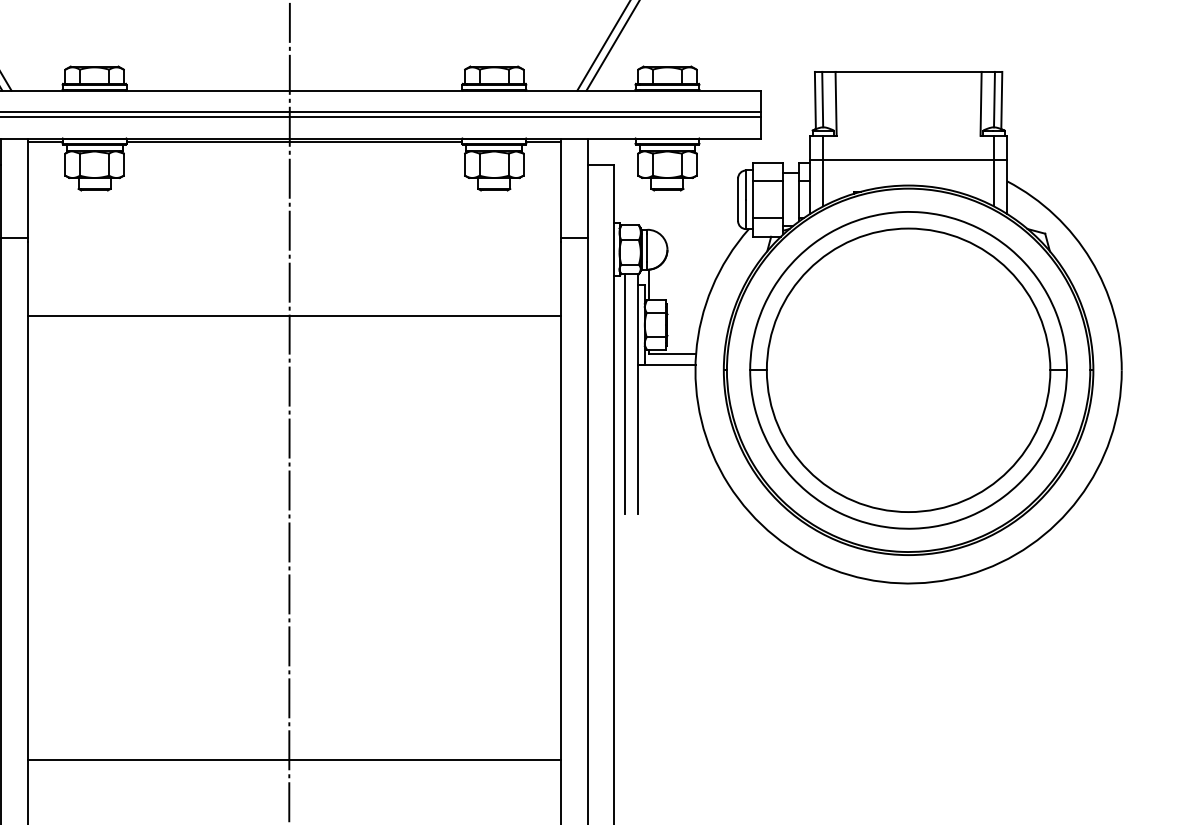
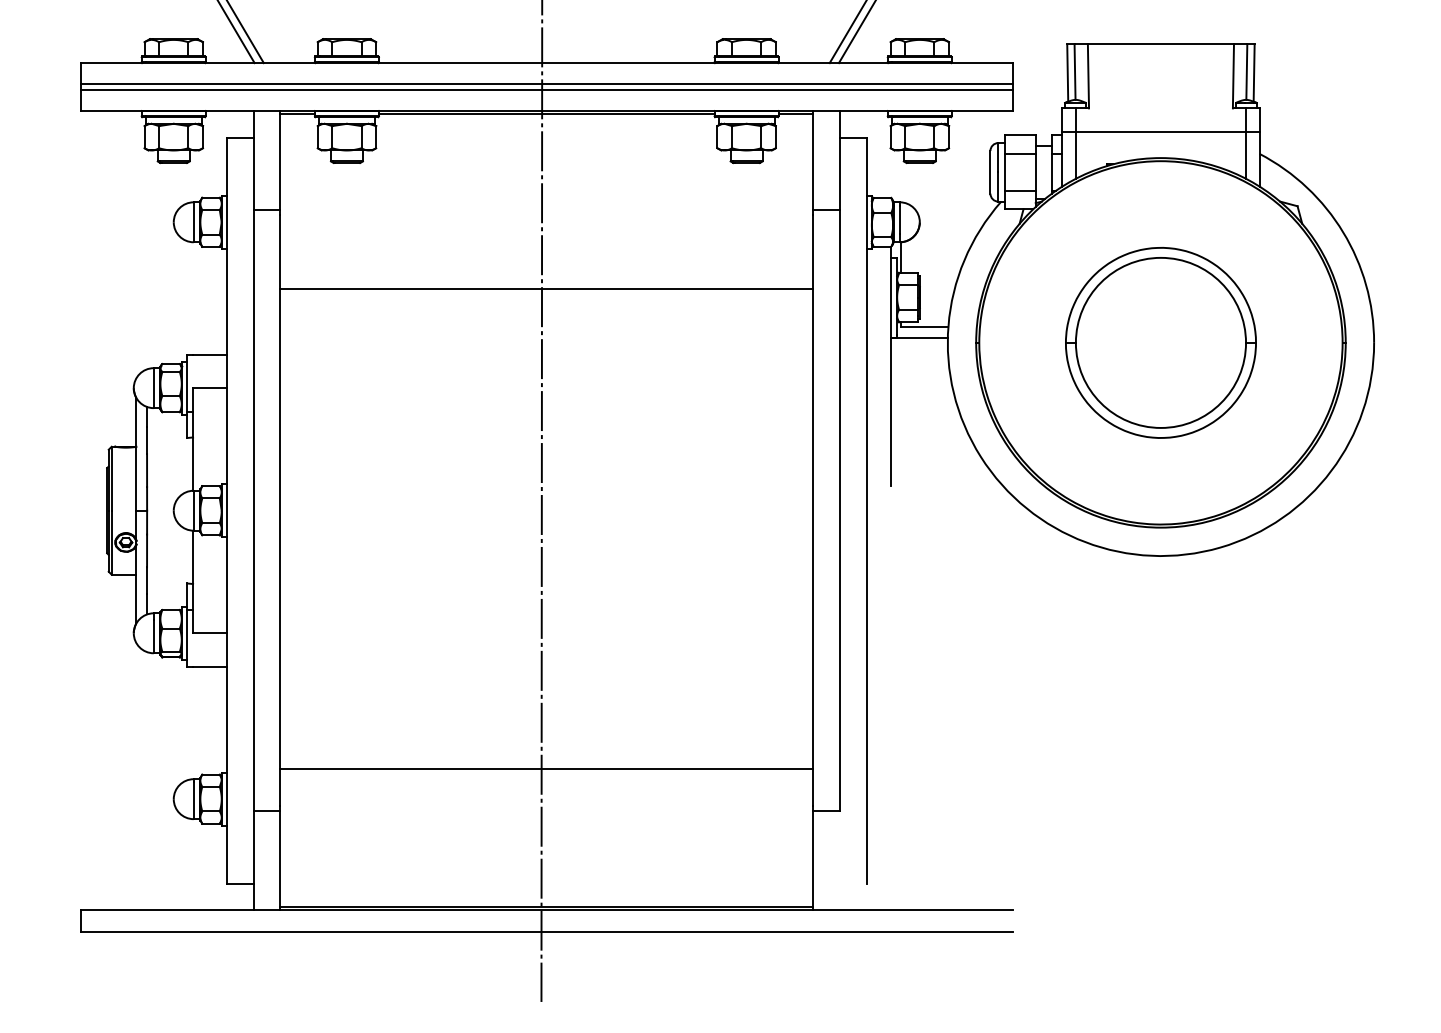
part: (908, 369) -> (1160, 342), size x0.6
line: (625, 393) -> (877, 366), removed
line: (294, 759) -> (546, 768), moved

